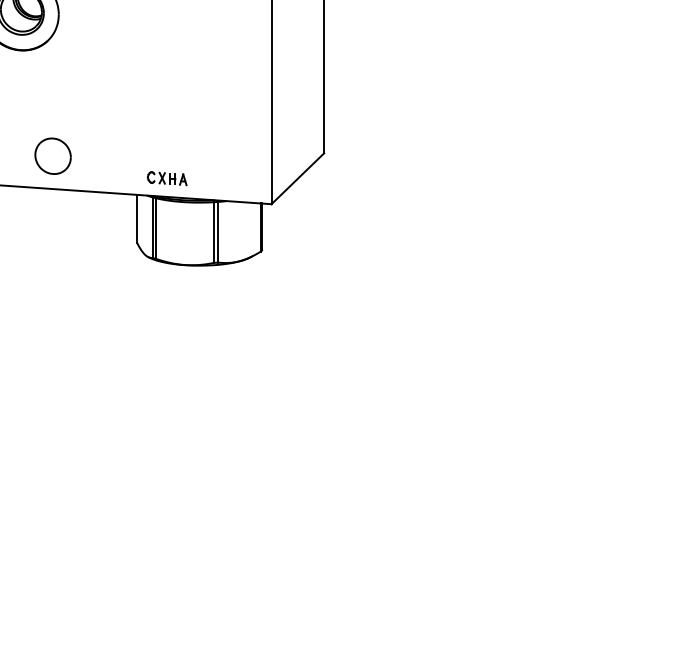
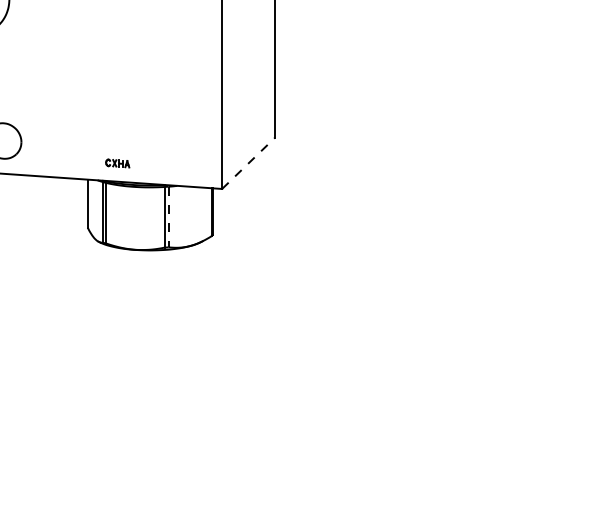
part: (166, 178) -> (117, 163), size x0.6
line: (297, 178) -> (248, 163), solid -> dashed
line: (218, 232) -> (169, 217), solid -> dashed

